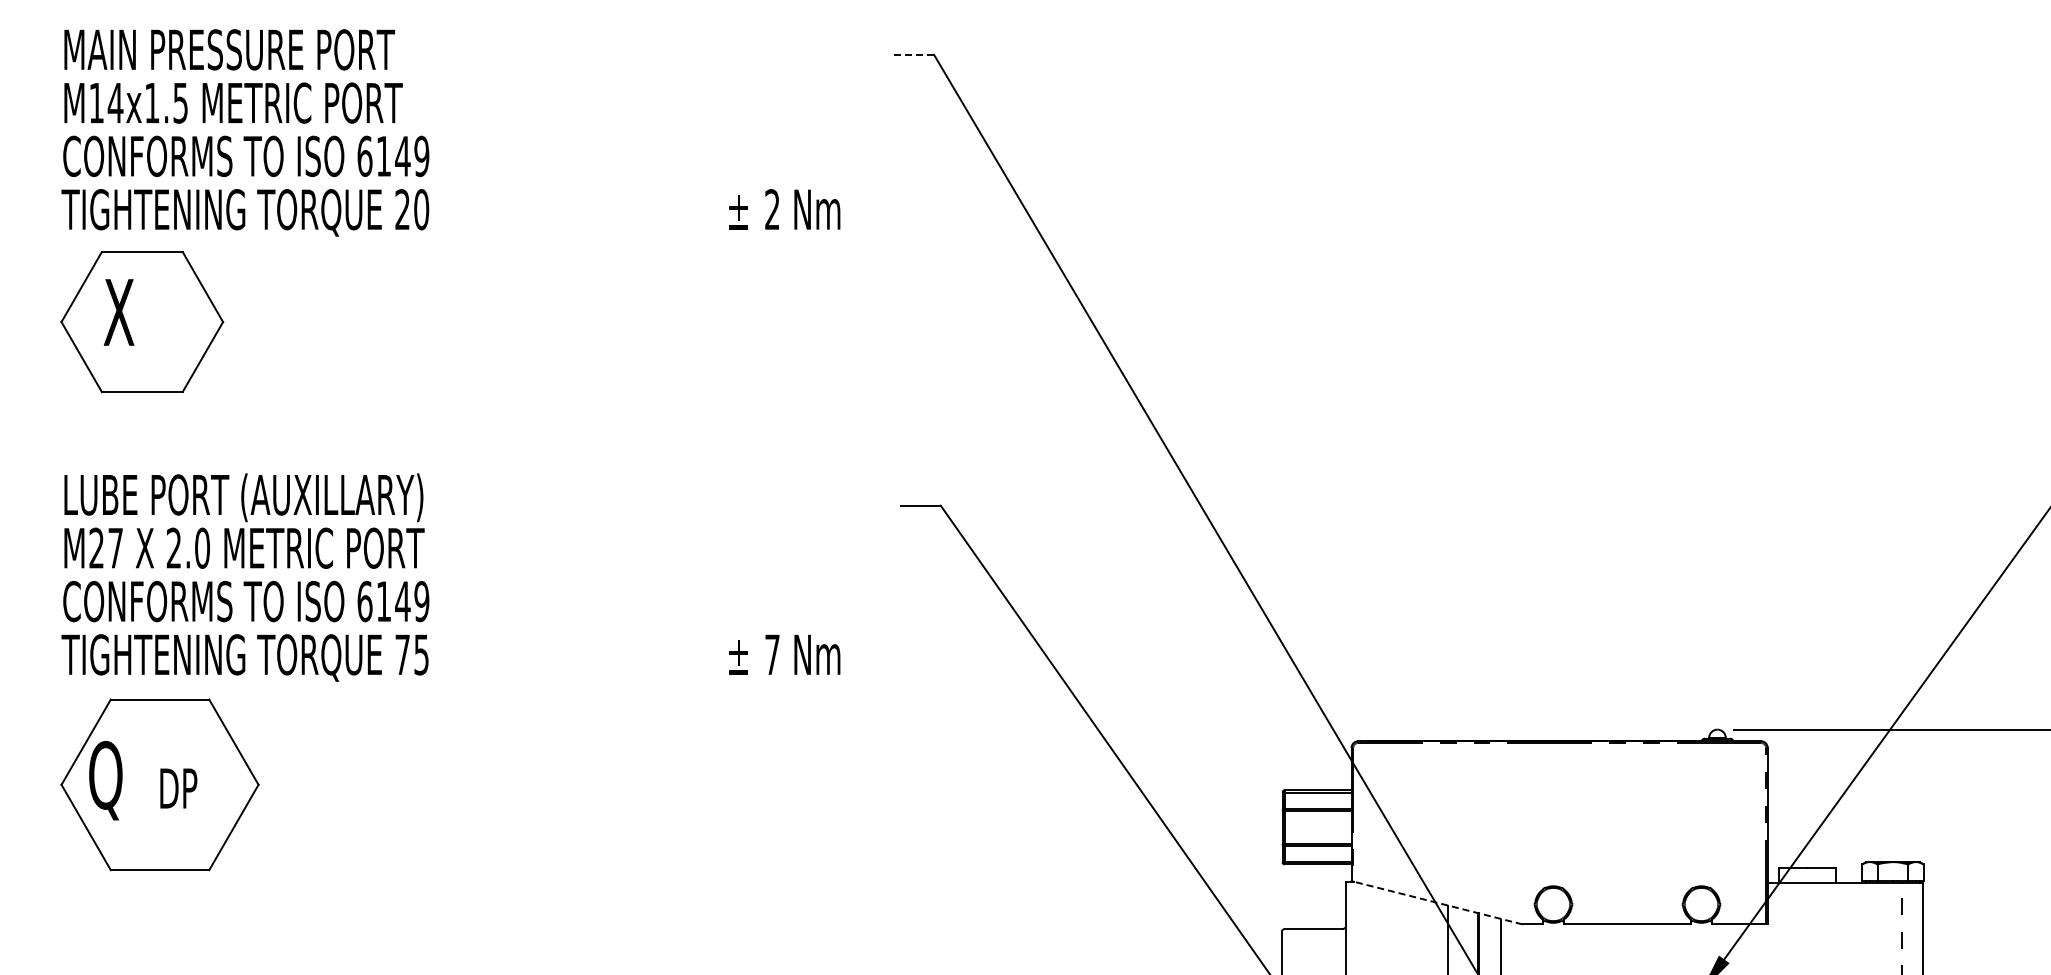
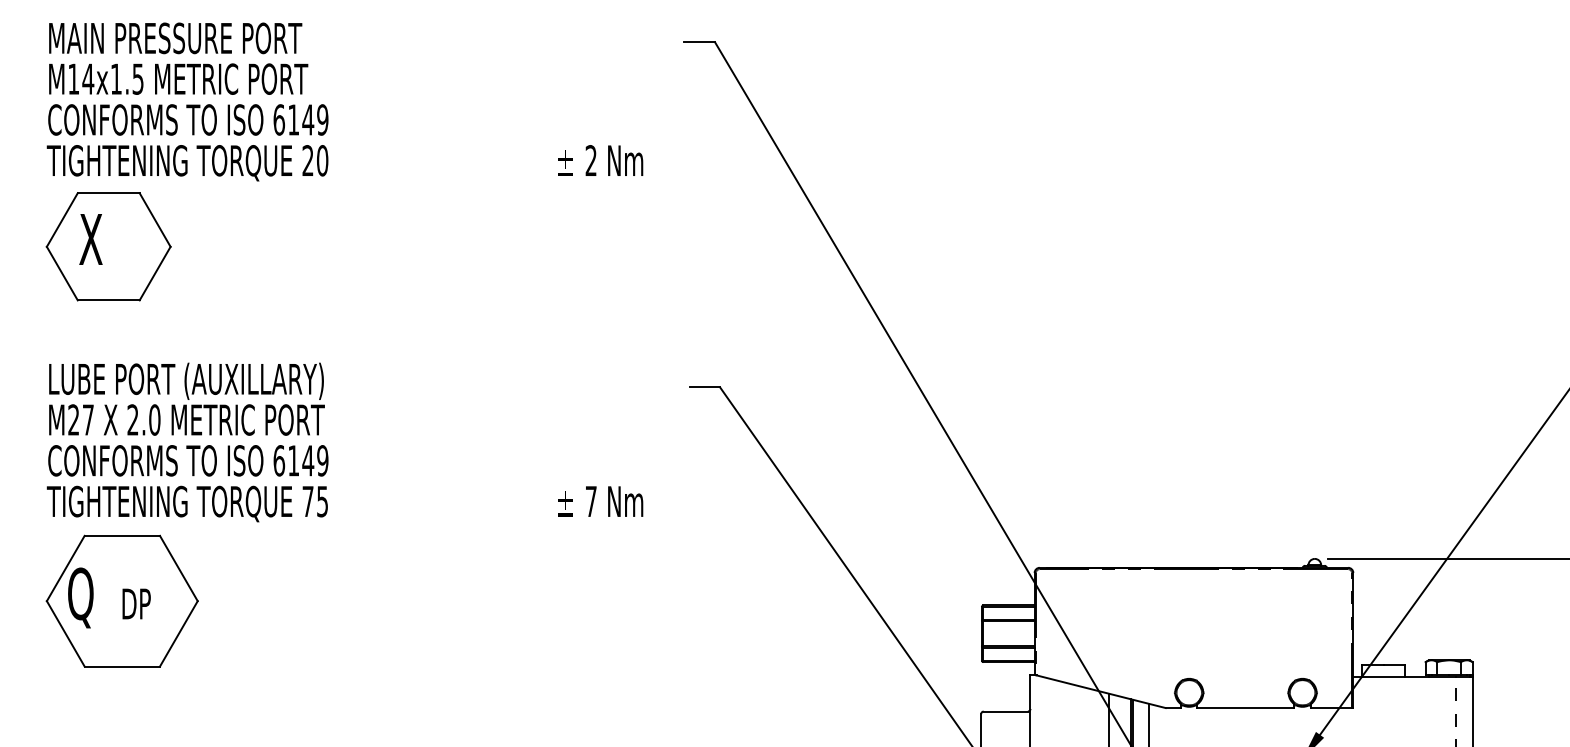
line: (914, 54) -> (700, 41), dashed -> solid
line: (1437, 902) -> (1100, 691), dashed -> solid

